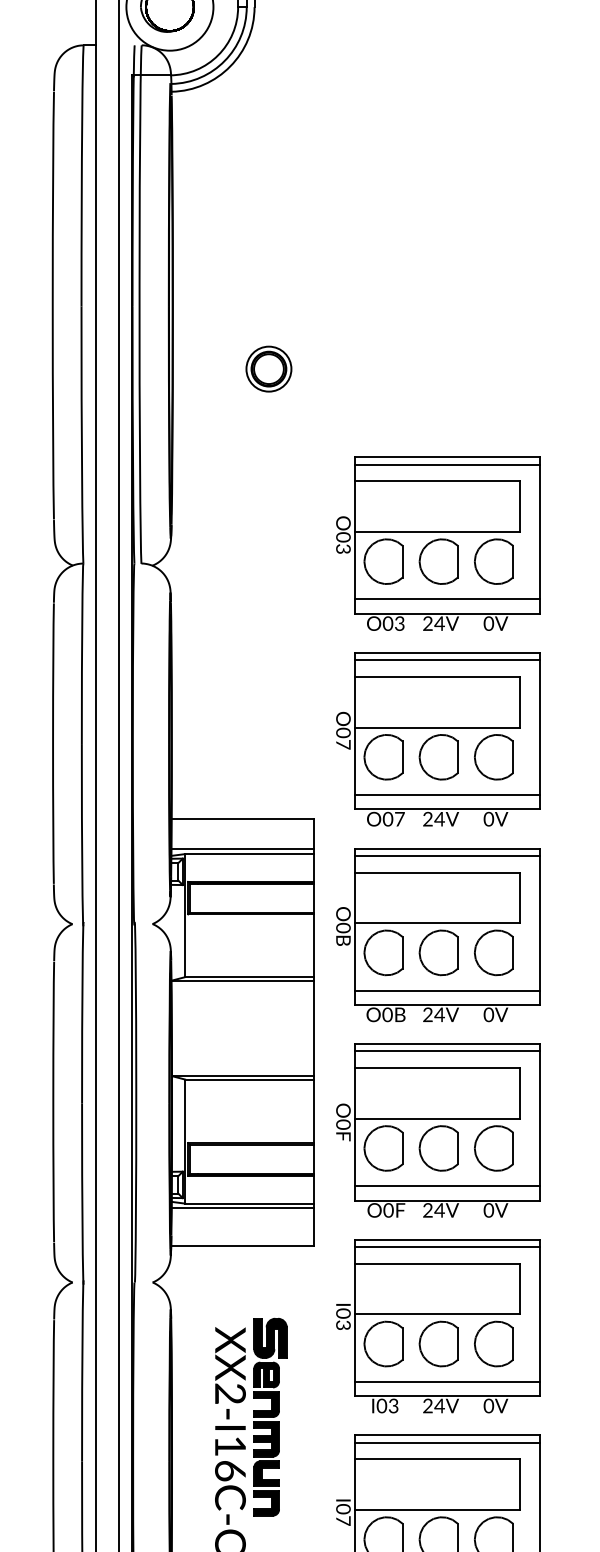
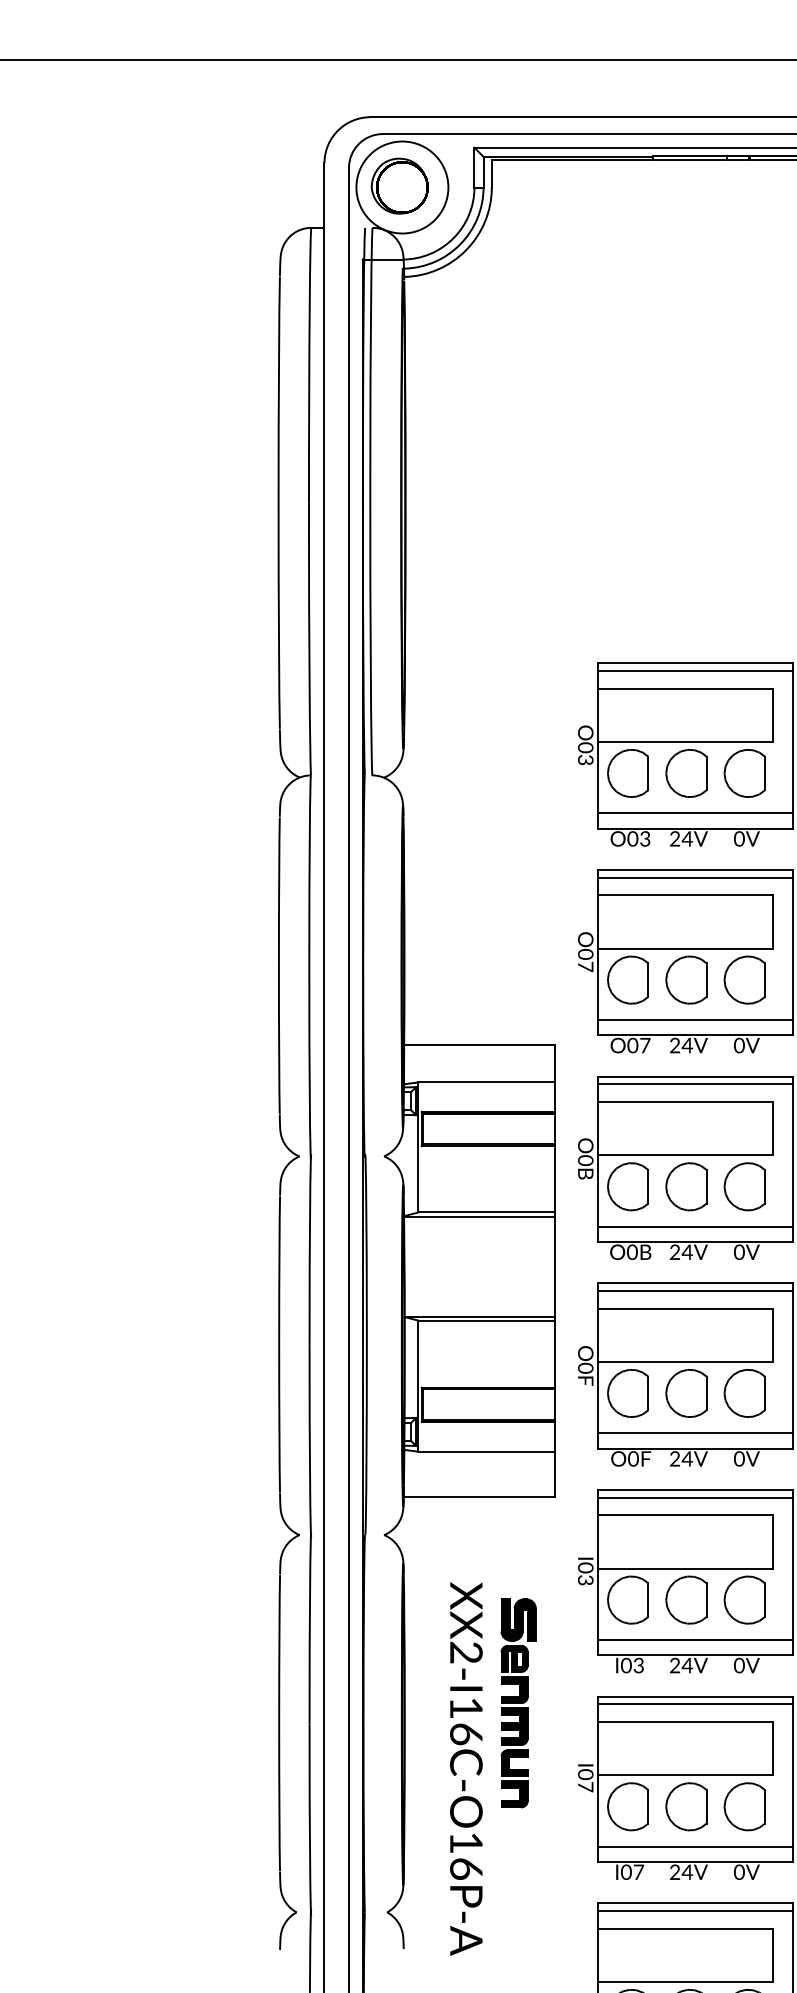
part: (268, 368) -> (506, 569), removed
line: (242, 849) -> (479, 1077), removed
line: (242, 1208) -> (479, 1456), removed
part: (270, 1417) -> (518, 1703), moved

